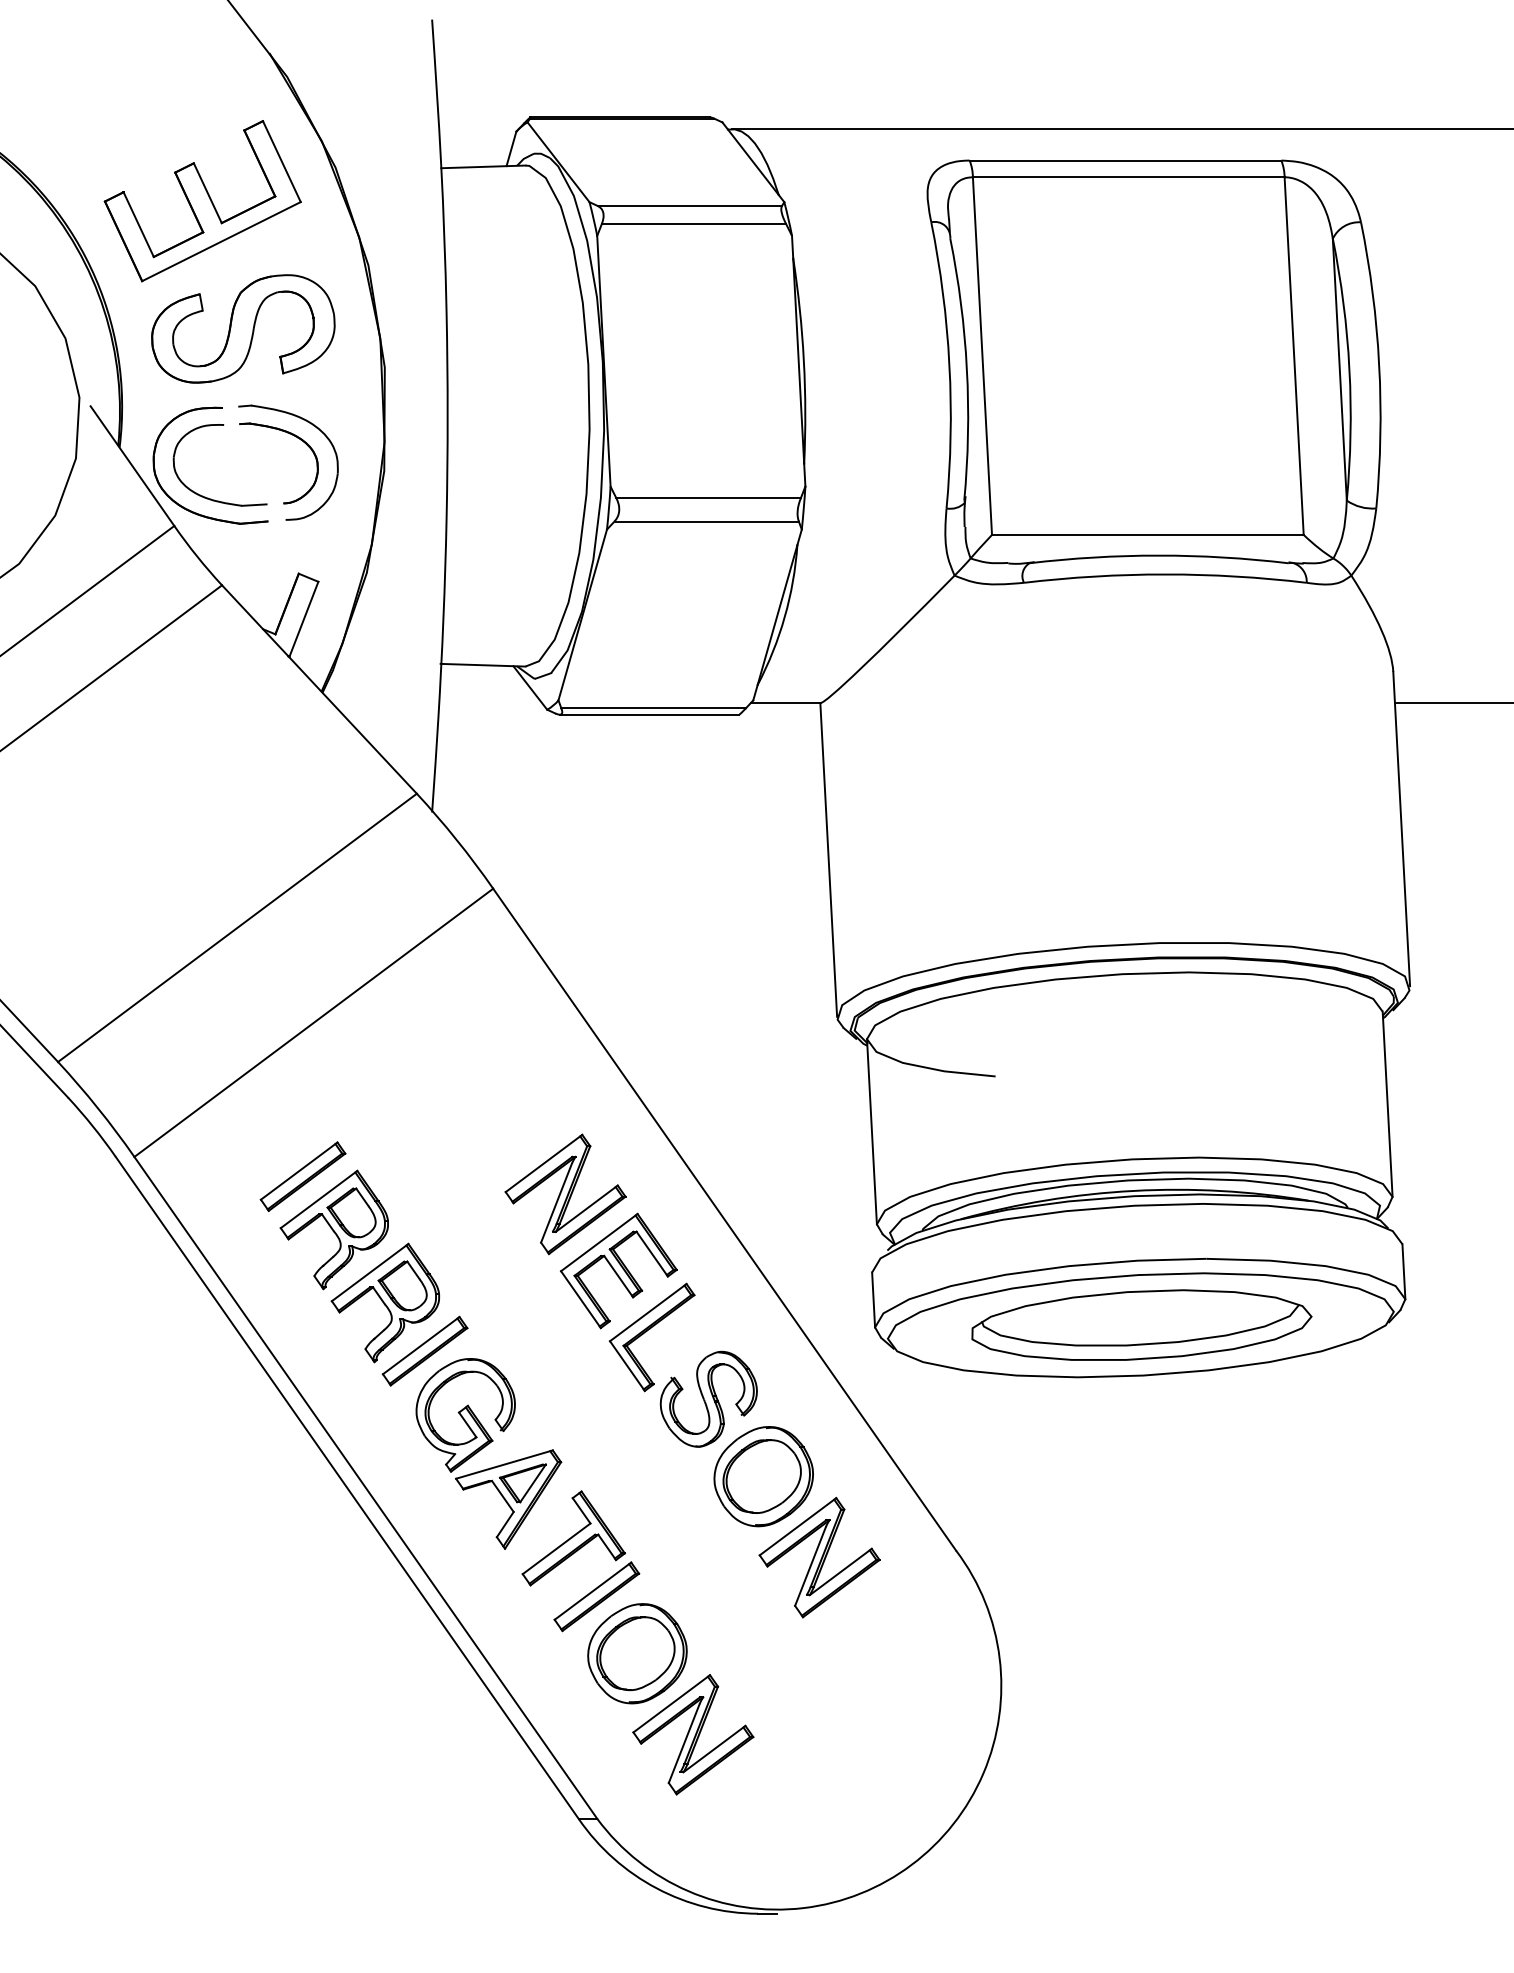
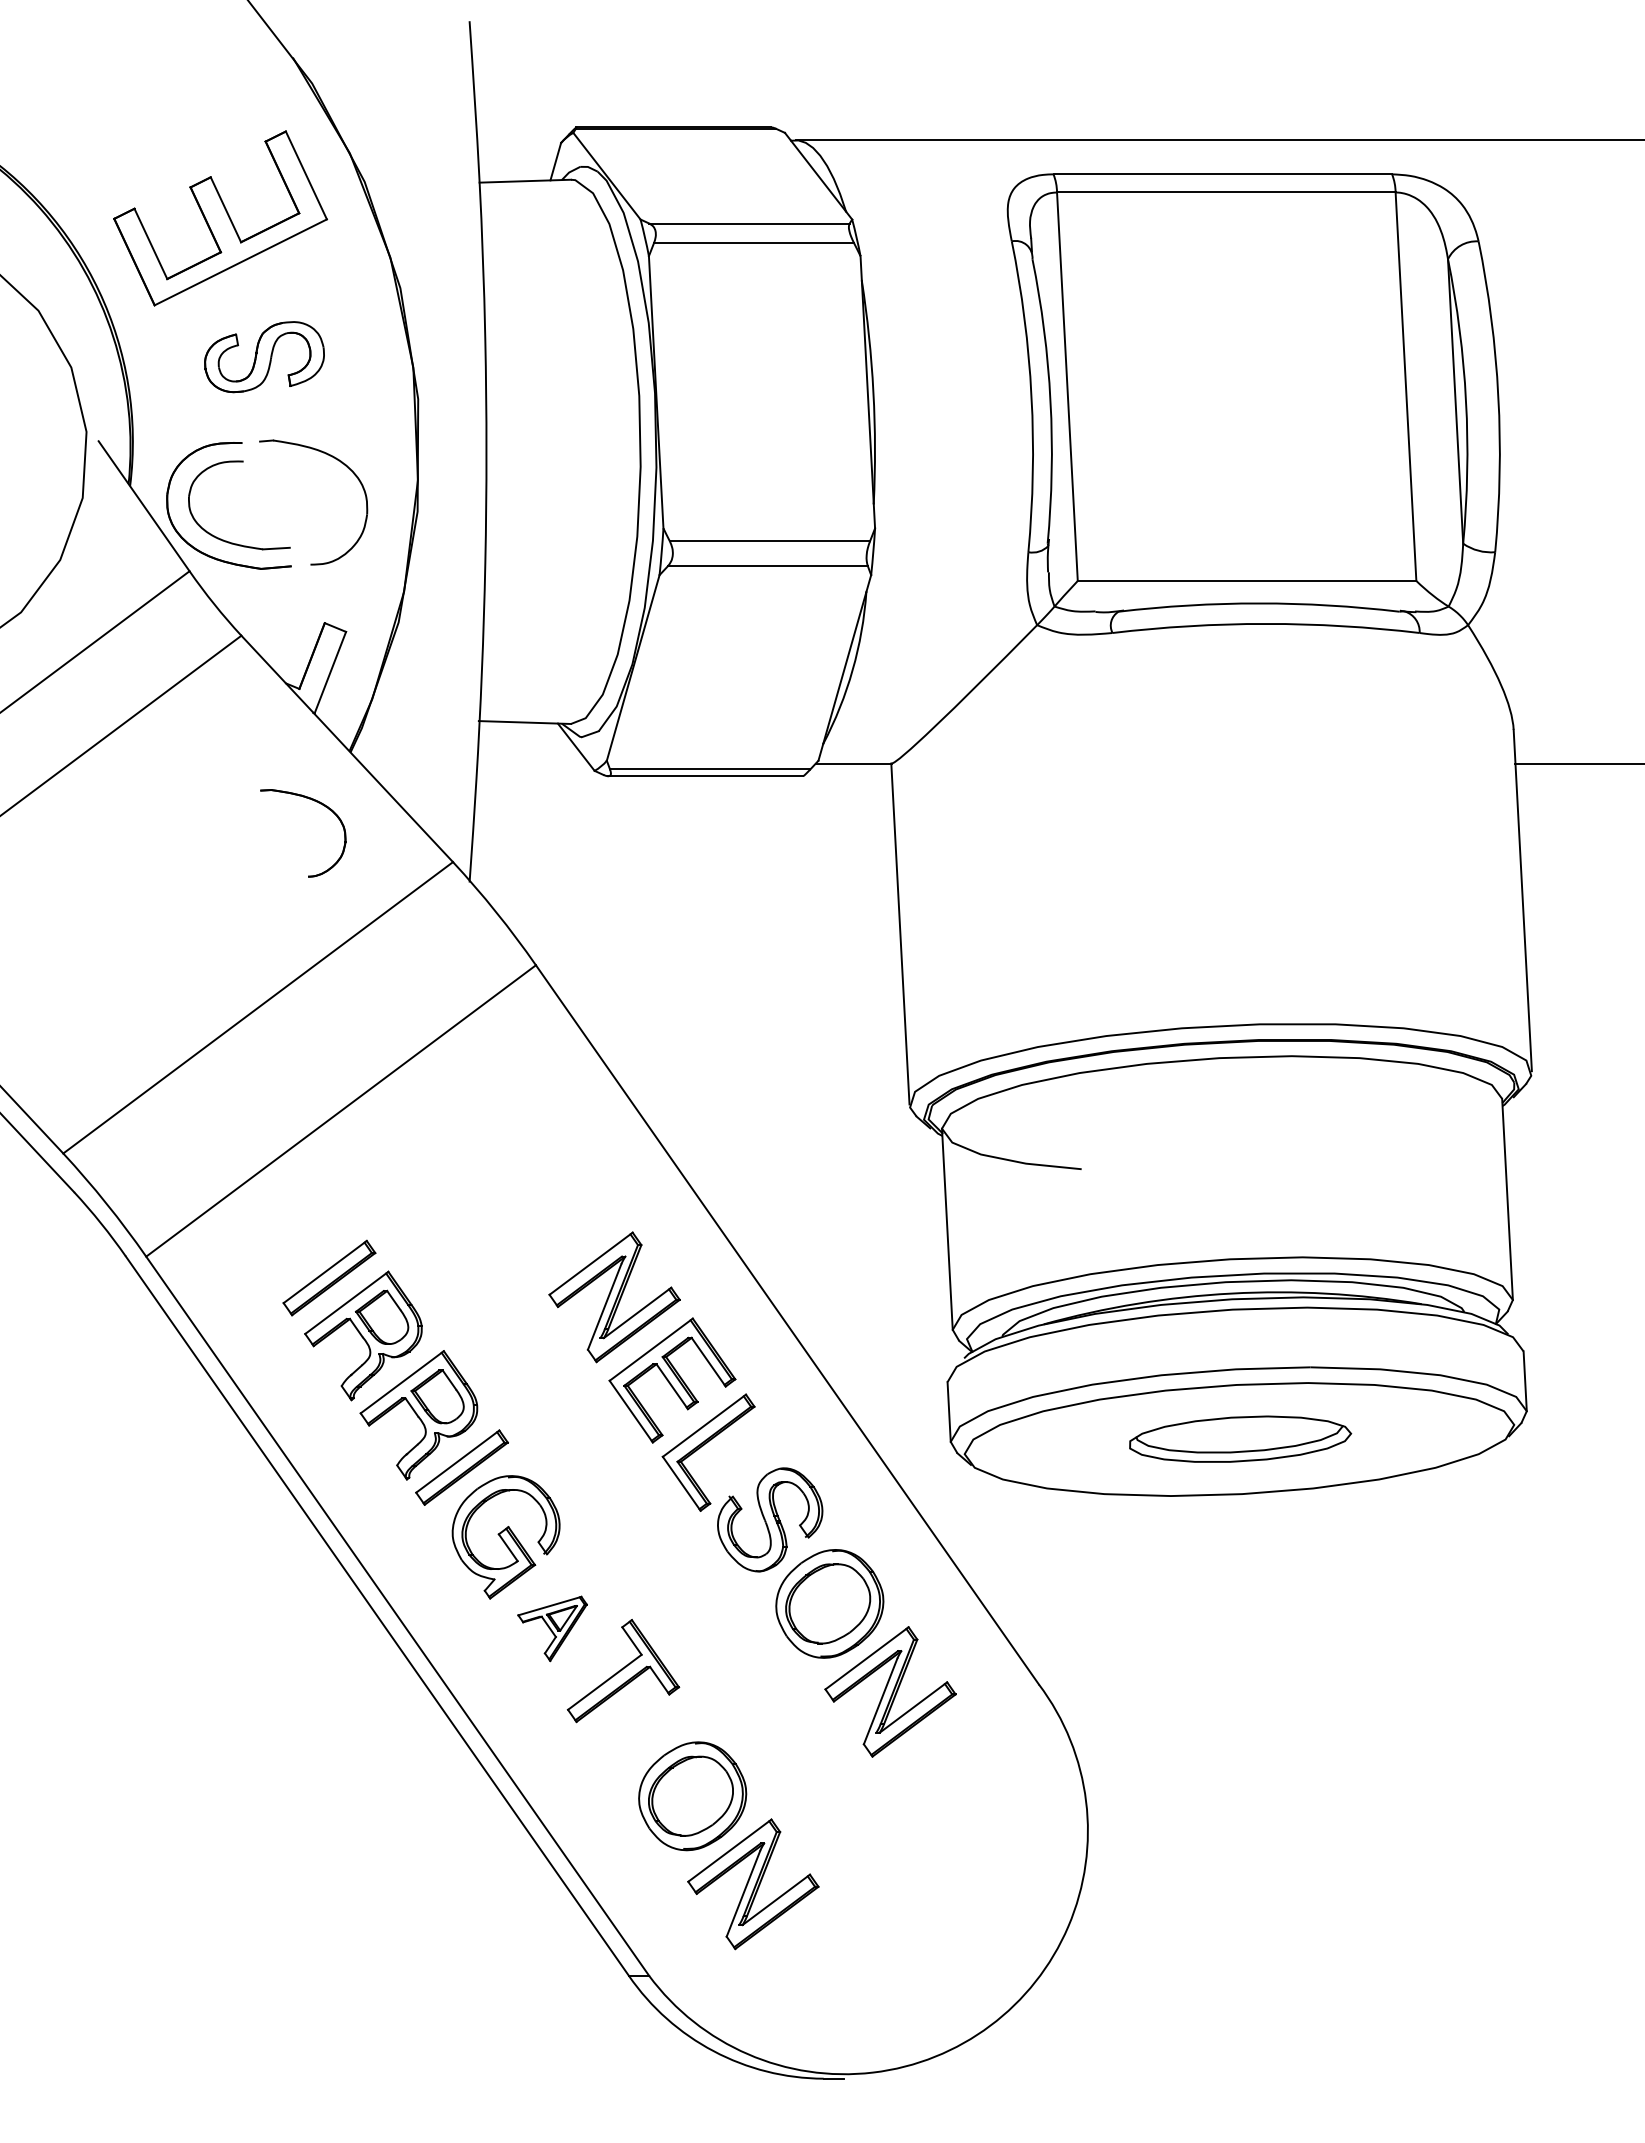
part: (243, 328) -> (264, 356), size x0.6
part: (293, 435) -> (318, 803), moved
part: (1141, 1324) -> (1240, 1438), size x0.6
part: (508, 1499) -> (552, 1628), size x0.6
part: (596, 1596) -> (648, 1734), removed

